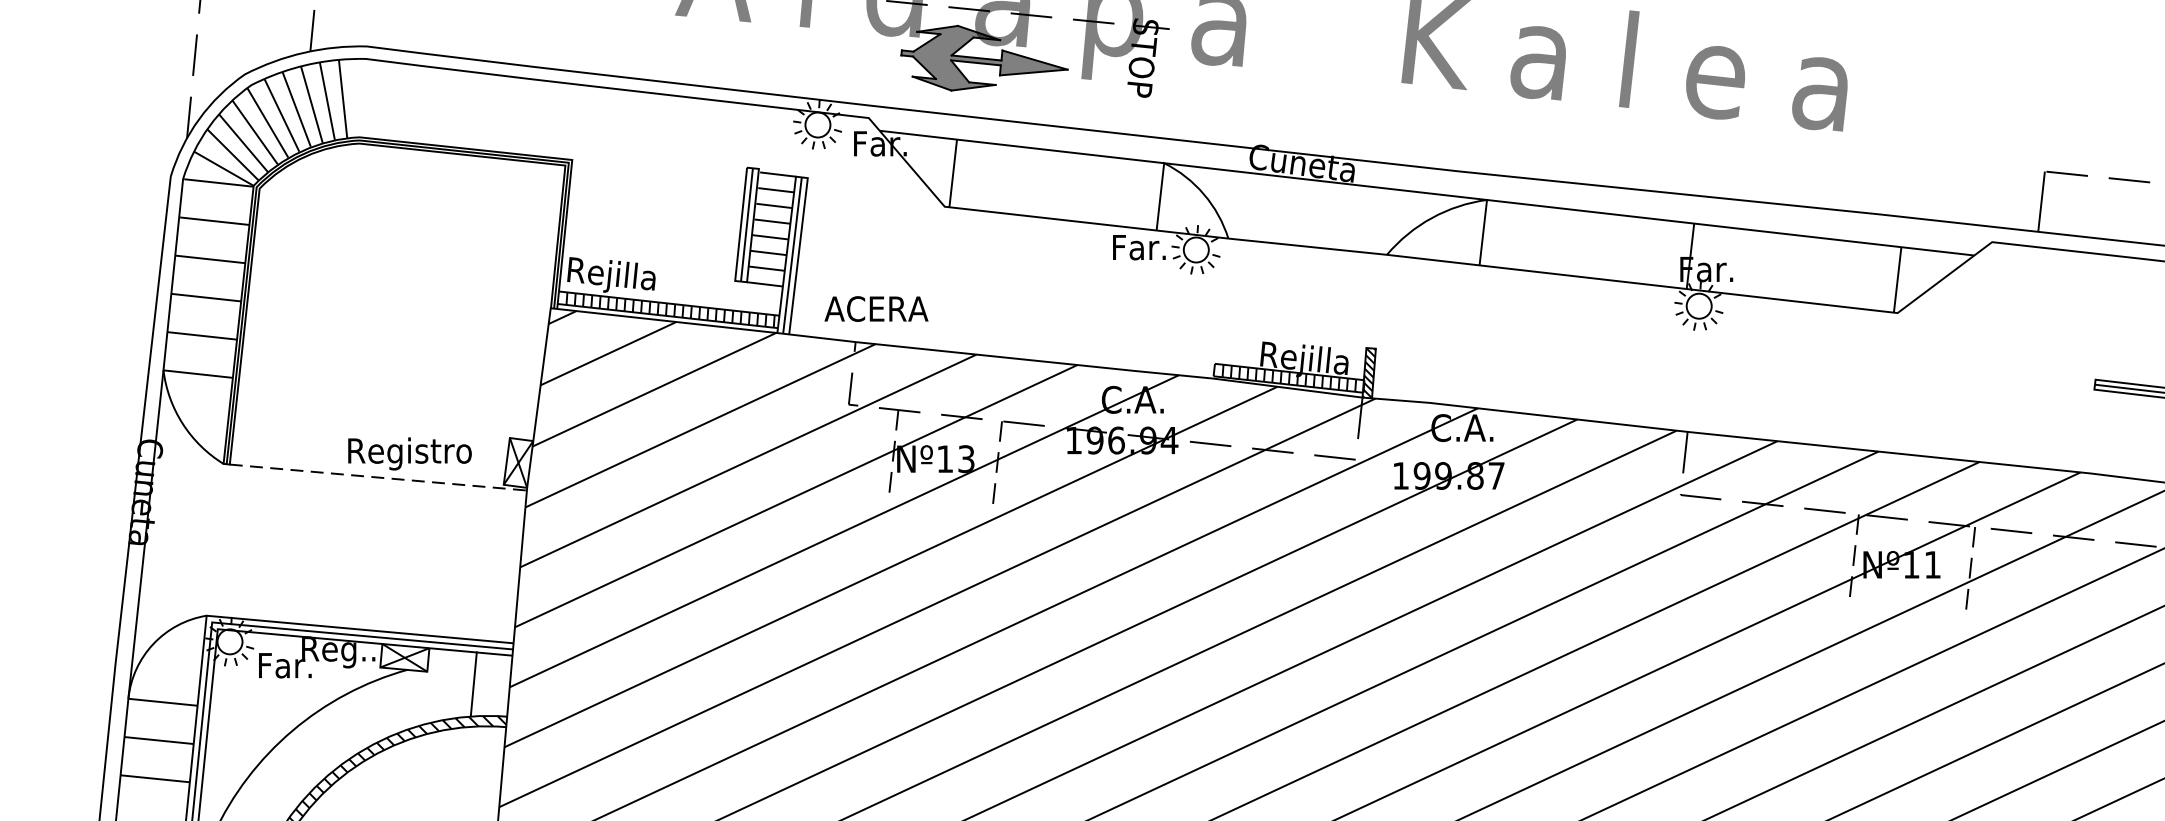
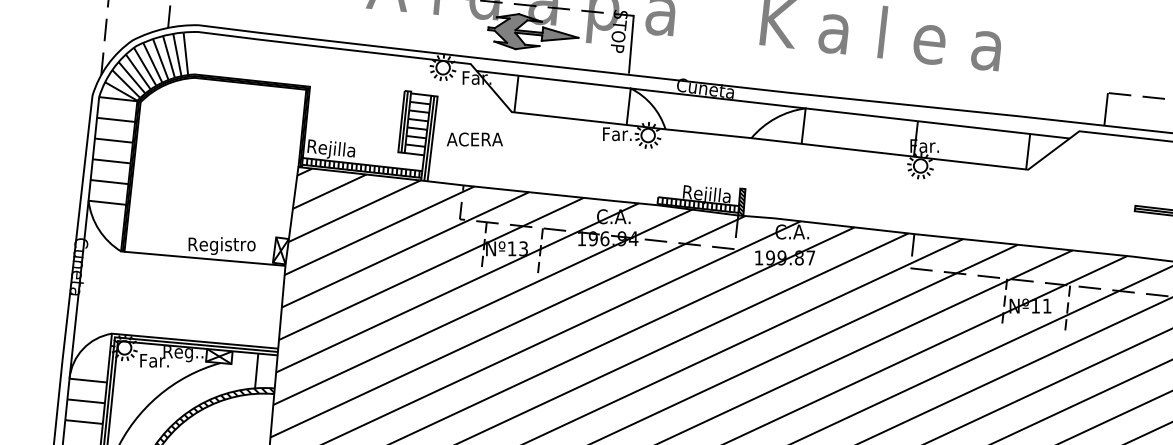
line: (1165, 80) -> (631, 43), added
text: (875, 308) -> (474, 139), moved
line: (377, 476) -> (204, 258), dashed -> solid

